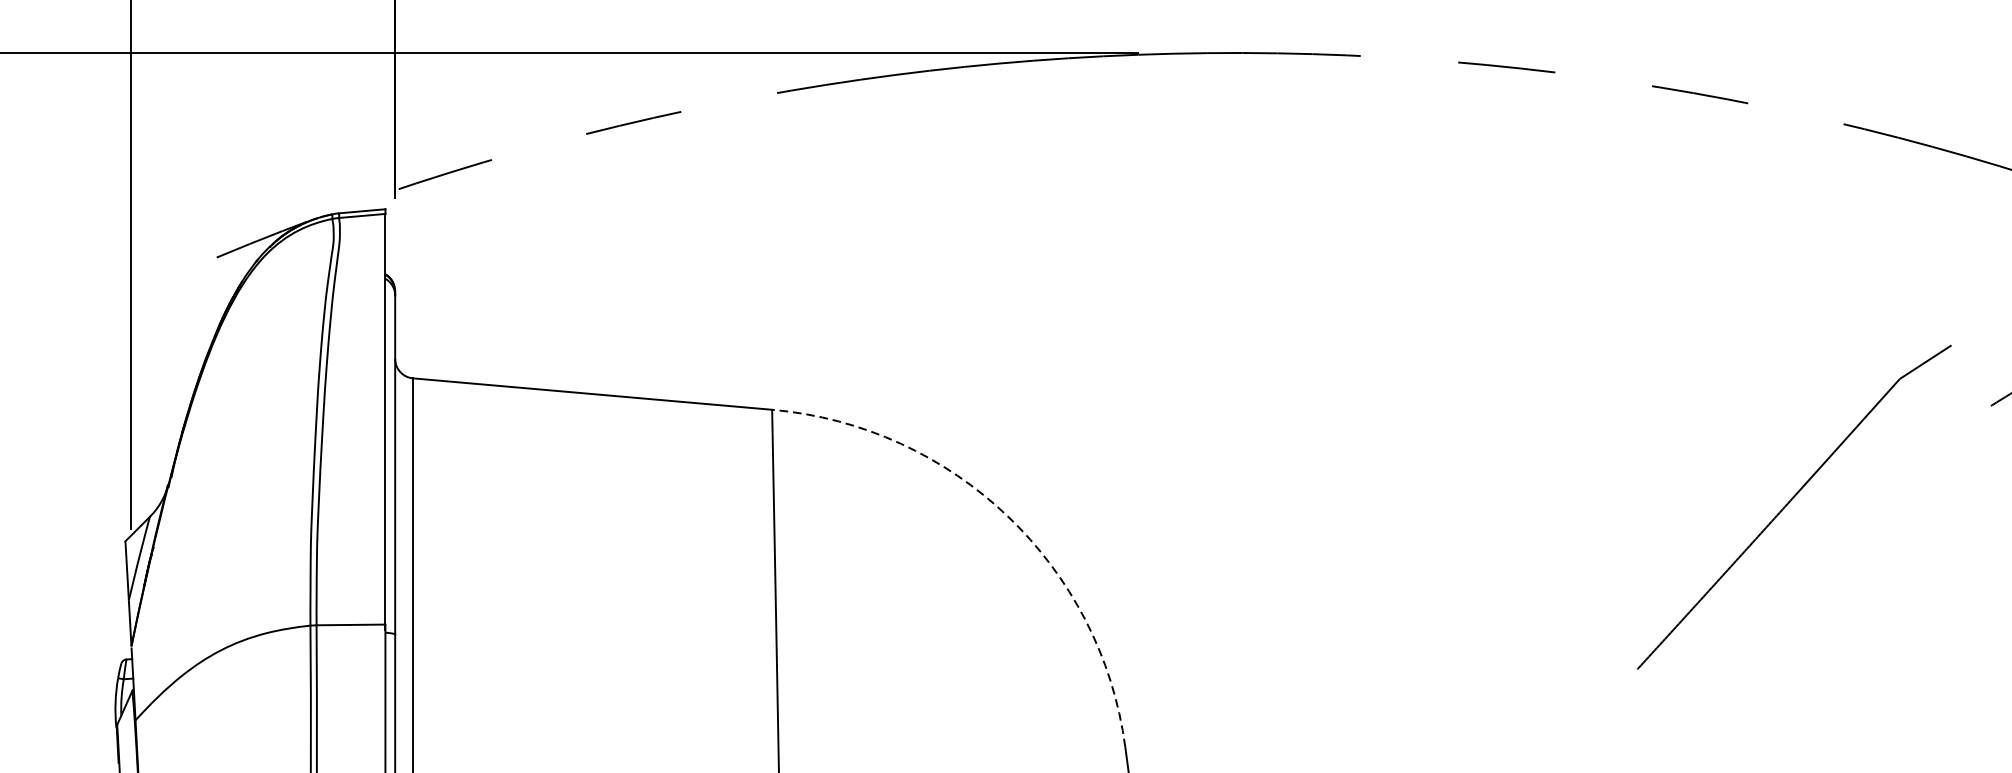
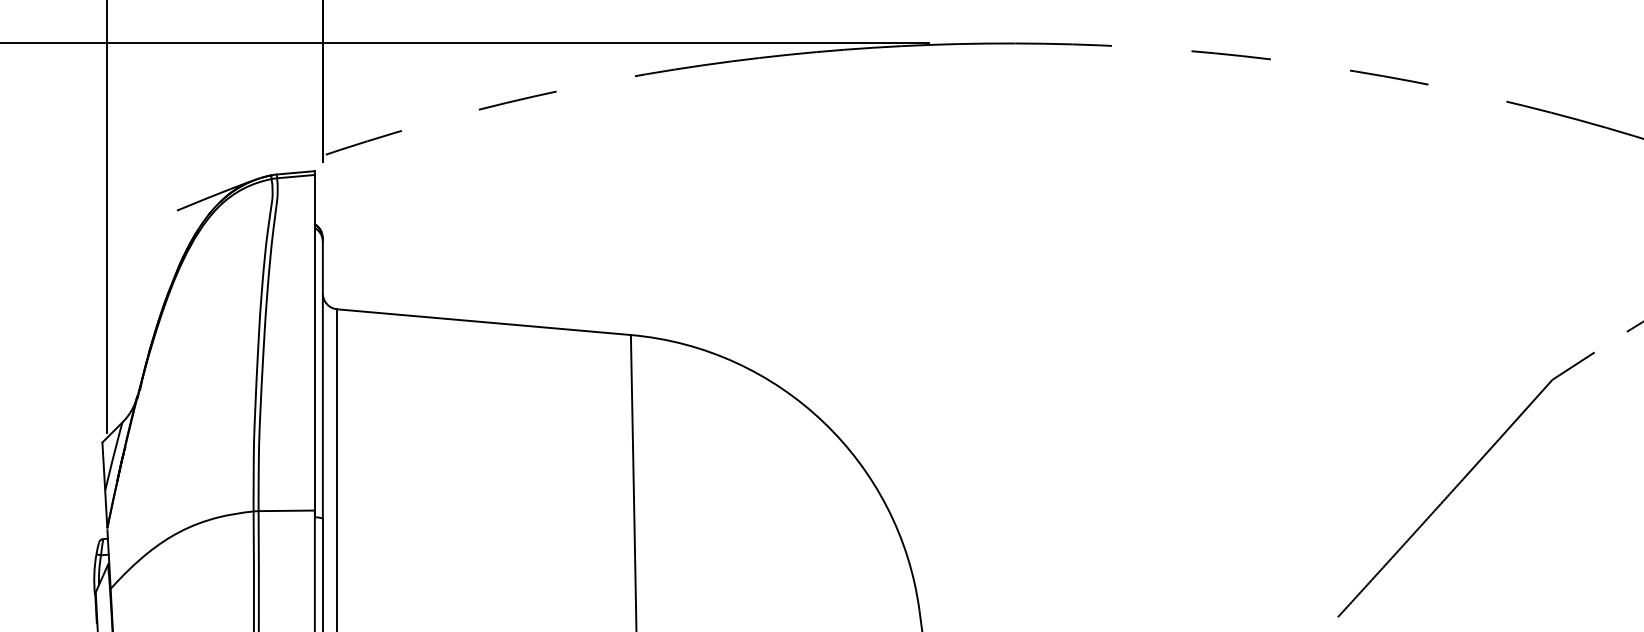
part: (1793, 507) -> (1465, 484), moved
arc: (1007, 516) -> (823, 422), dashed -> solid

